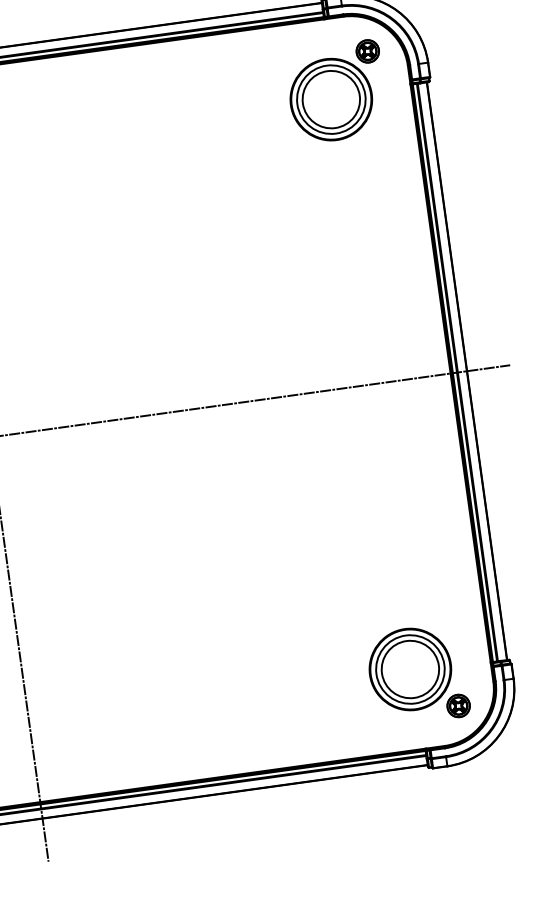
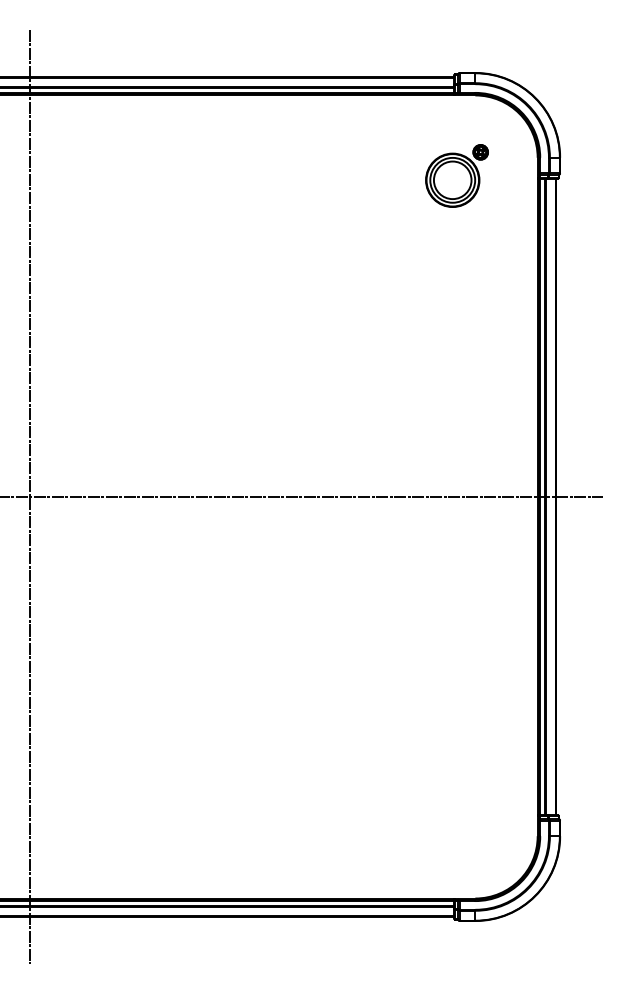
part: (336, 91) -> (456, 175), size x0.6
part: (417, 674) -> (456, 817), removed

